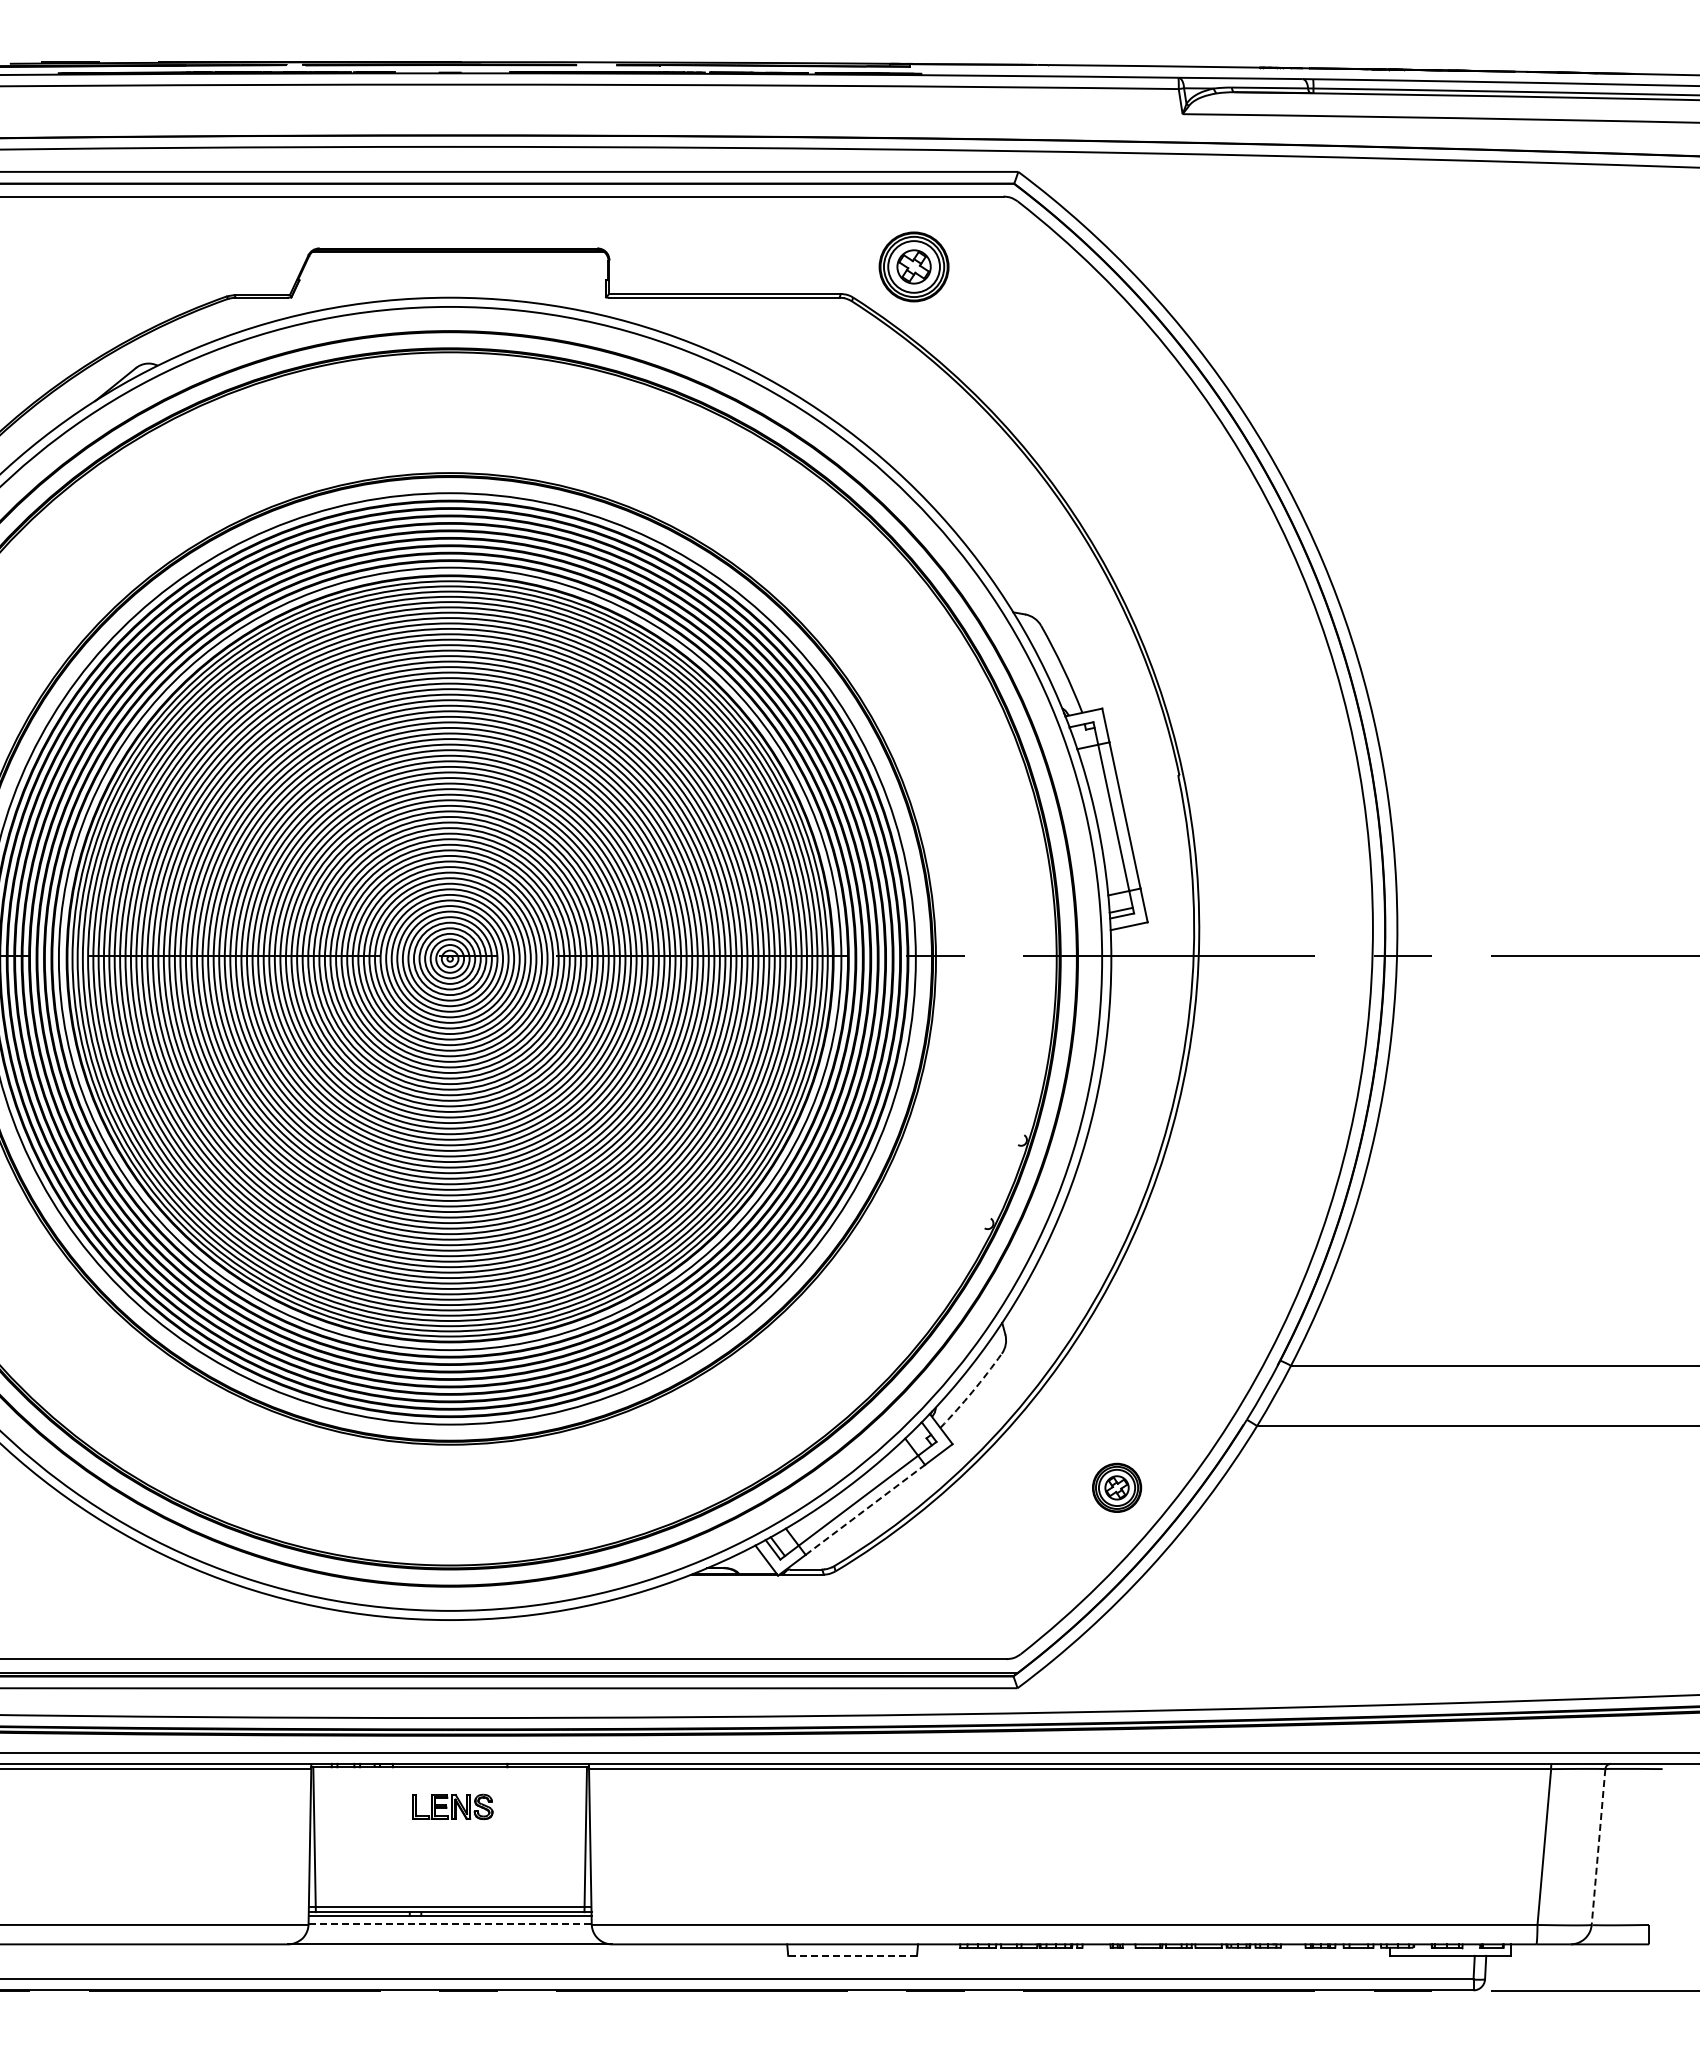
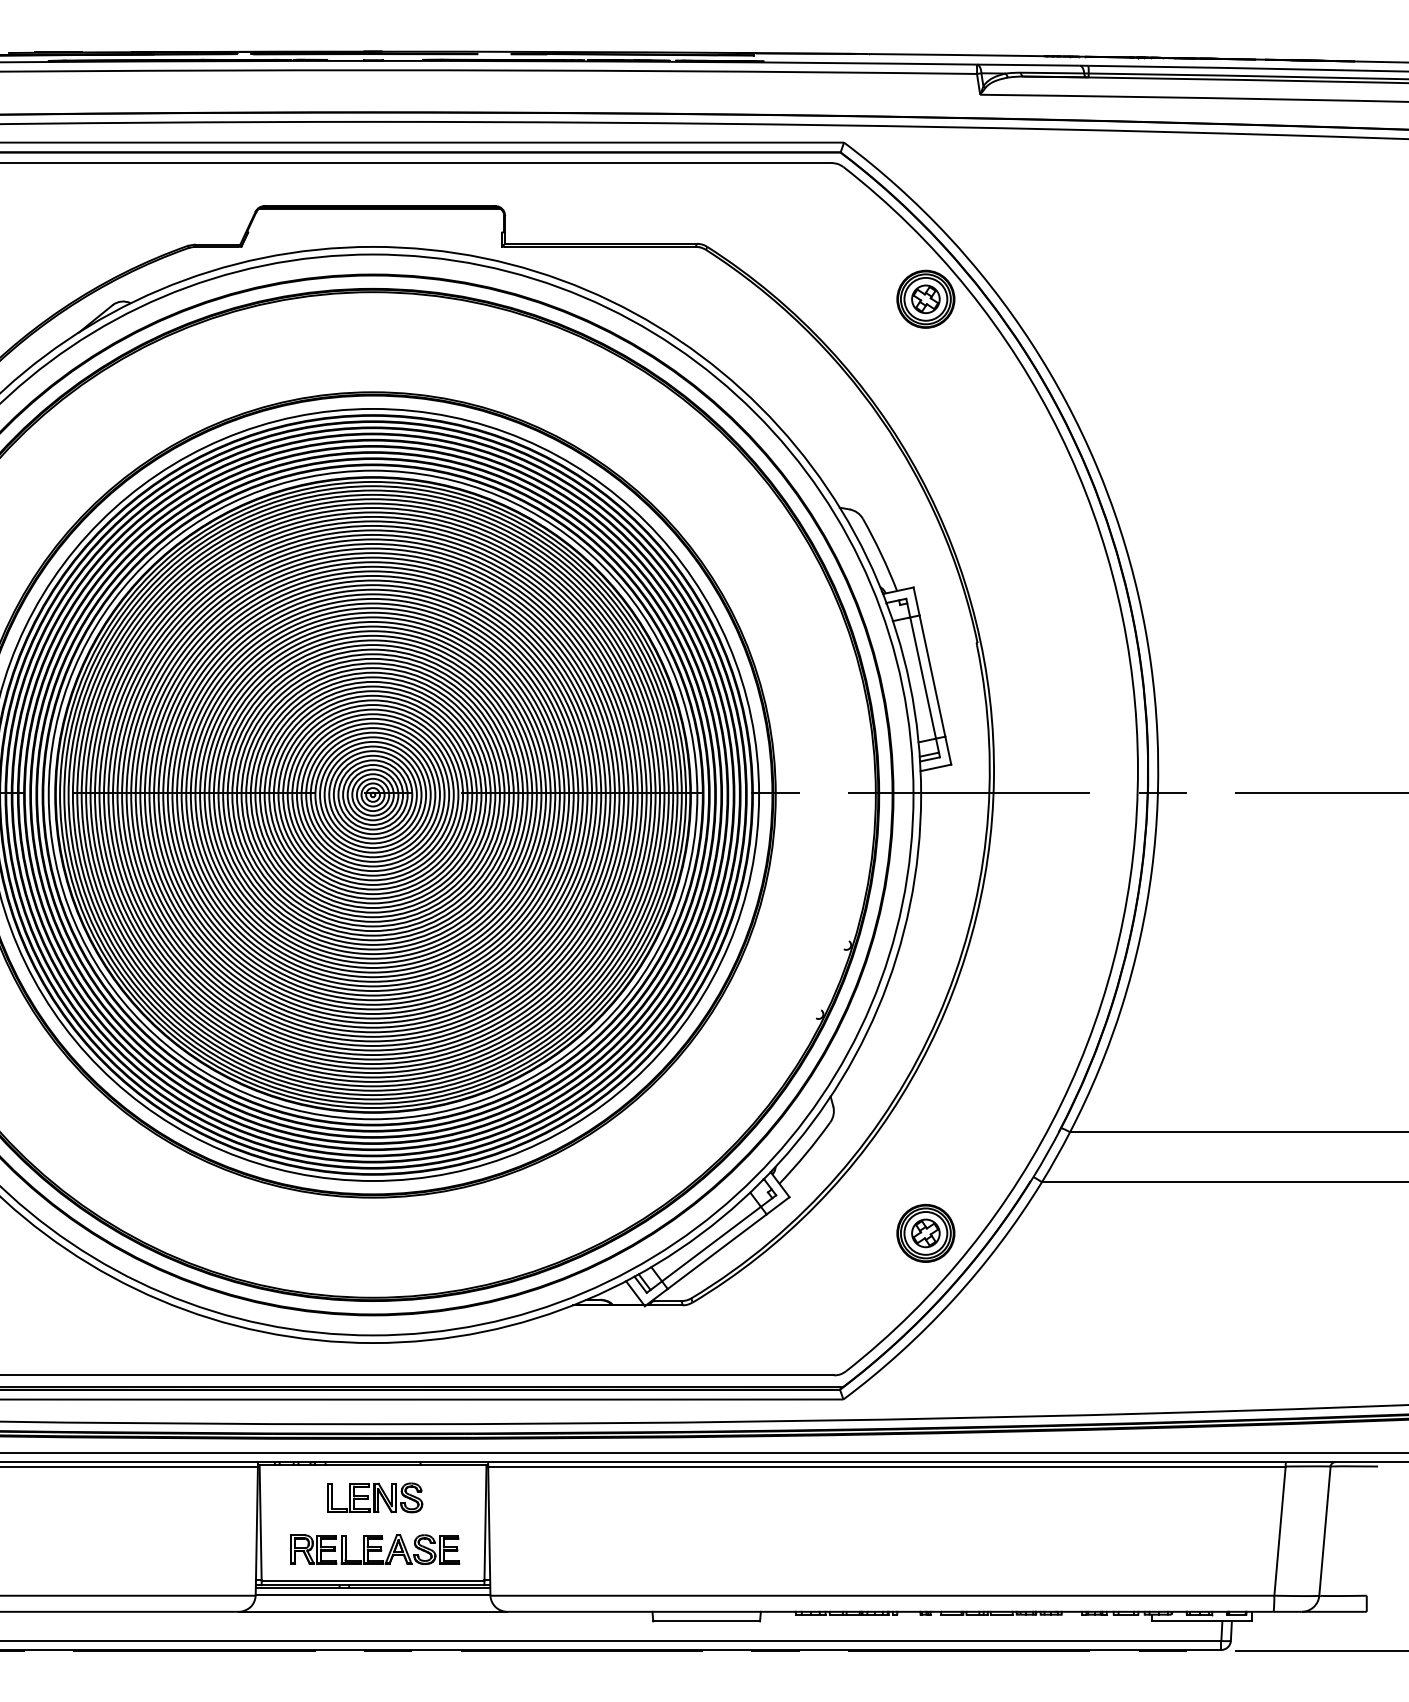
part: (913, 266) -> (925, 298), moved
arc: (972, 1391) -> (806, 1153), dashed -> solid
part: (1116, 1487) -> (925, 1233), size x1.43
line: (865, 1509) -> (717, 1251), dashed -> solid
part: (452, 1806) -> (375, 1497), size x1.43
line: (1598, 1847) -> (1324, 1531), dashed -> solid
part: (452, 1868) -> (375, 1548), added
line: (450, 1924) -> (373, 1595), dashed -> solid
line: (852, 1955) -> (706, 1621), dashed -> solid

